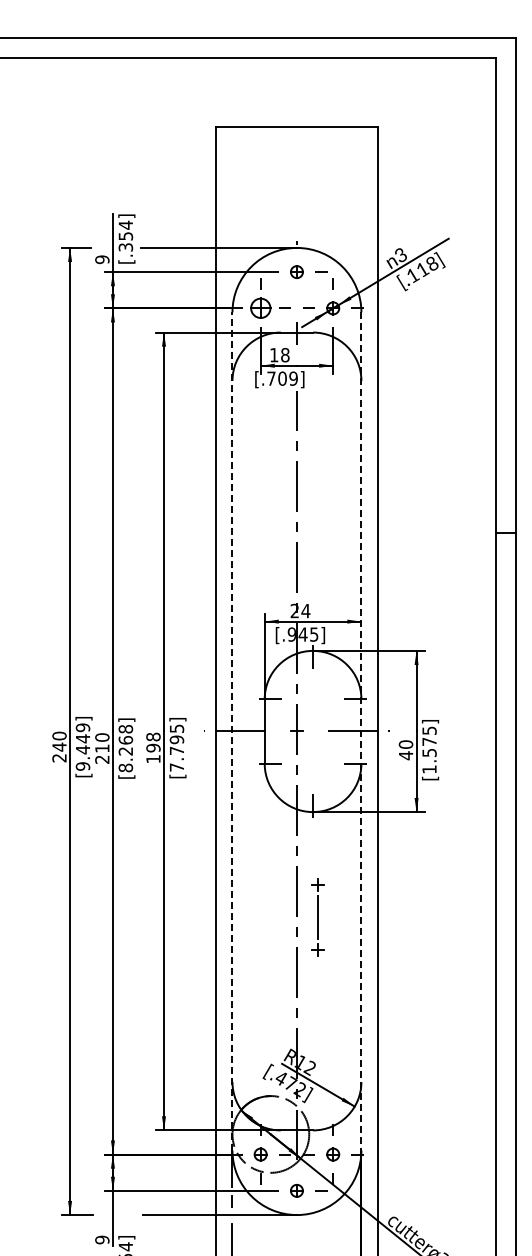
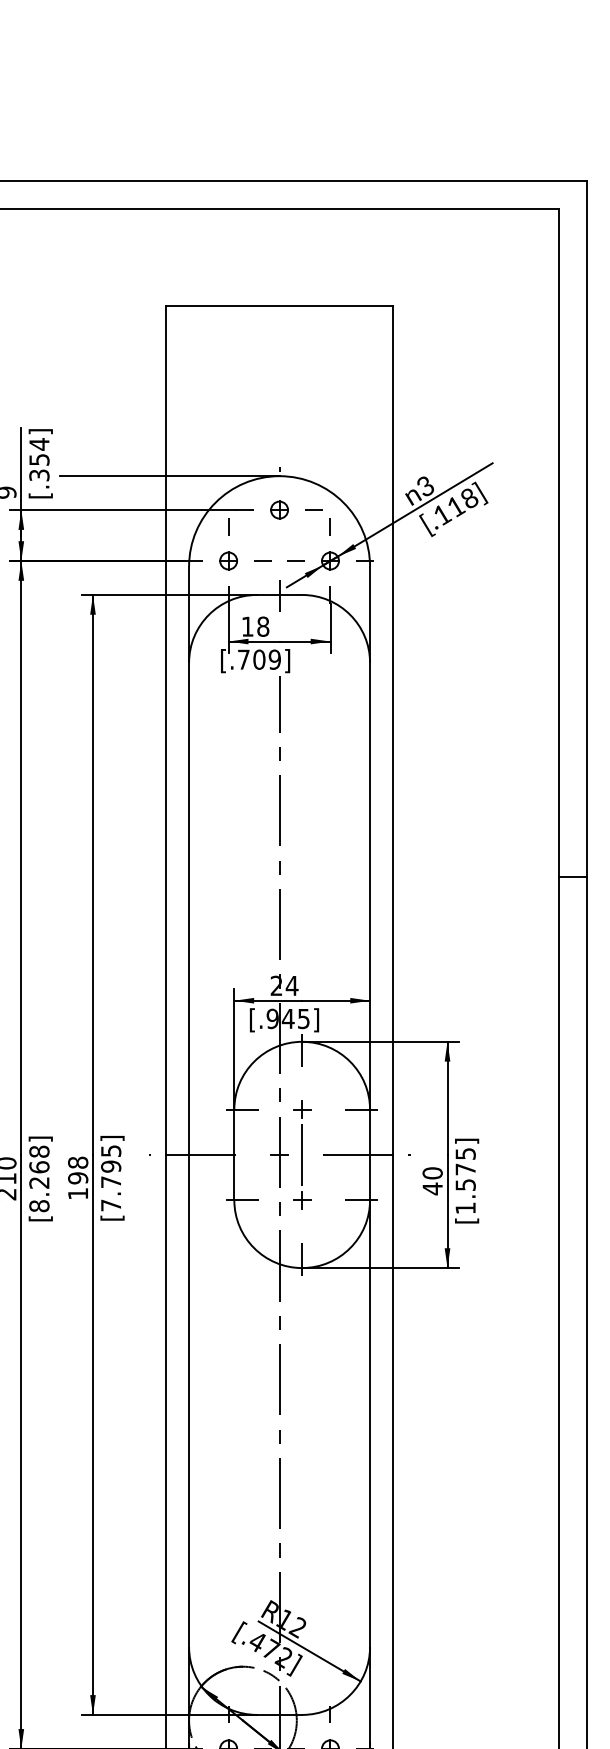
part: (260, 308) -> (228, 561), size x0.62
line: (232, 731) -> (189, 1154), dashed -> solid
line: (361, 732) -> (370, 1156), dashed -> solid
part: (317, 917) -> (301, 1154), moved

